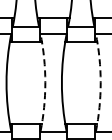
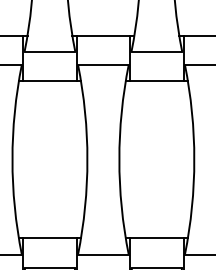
arc: (45, 82) -> (87, 159), dashed -> solid
arc: (100, 82) -> (193, 159), dashed -> solid

